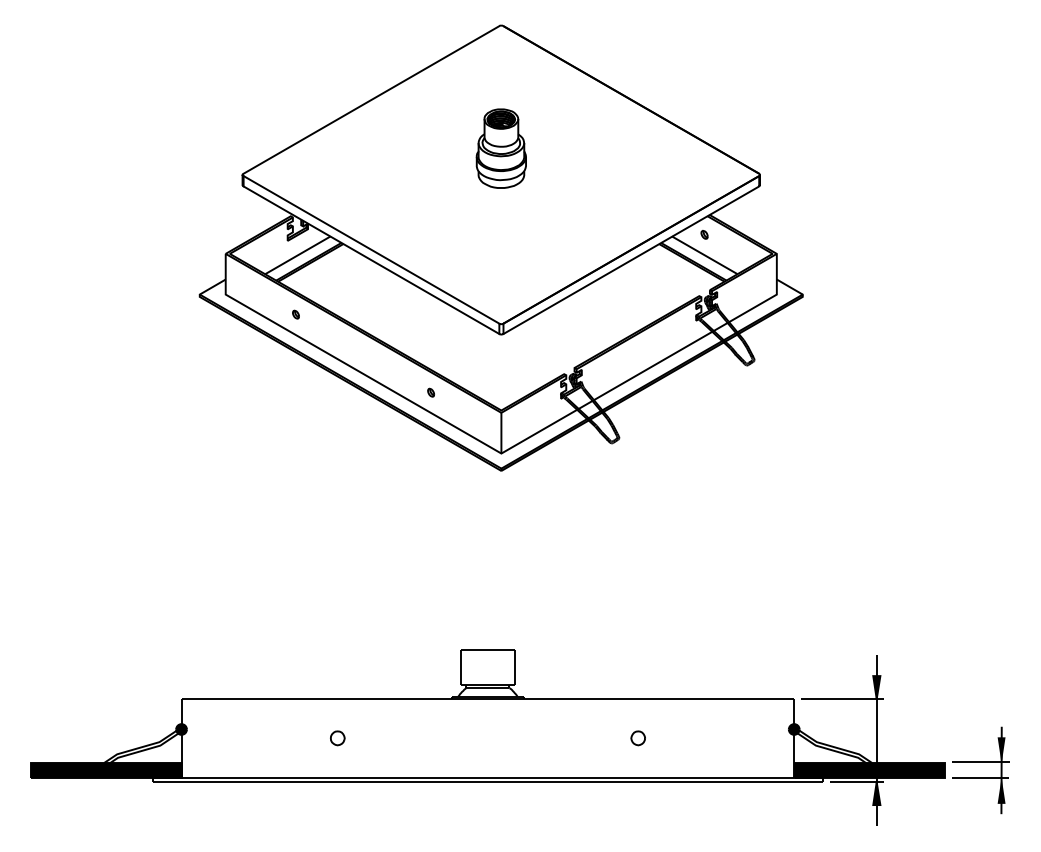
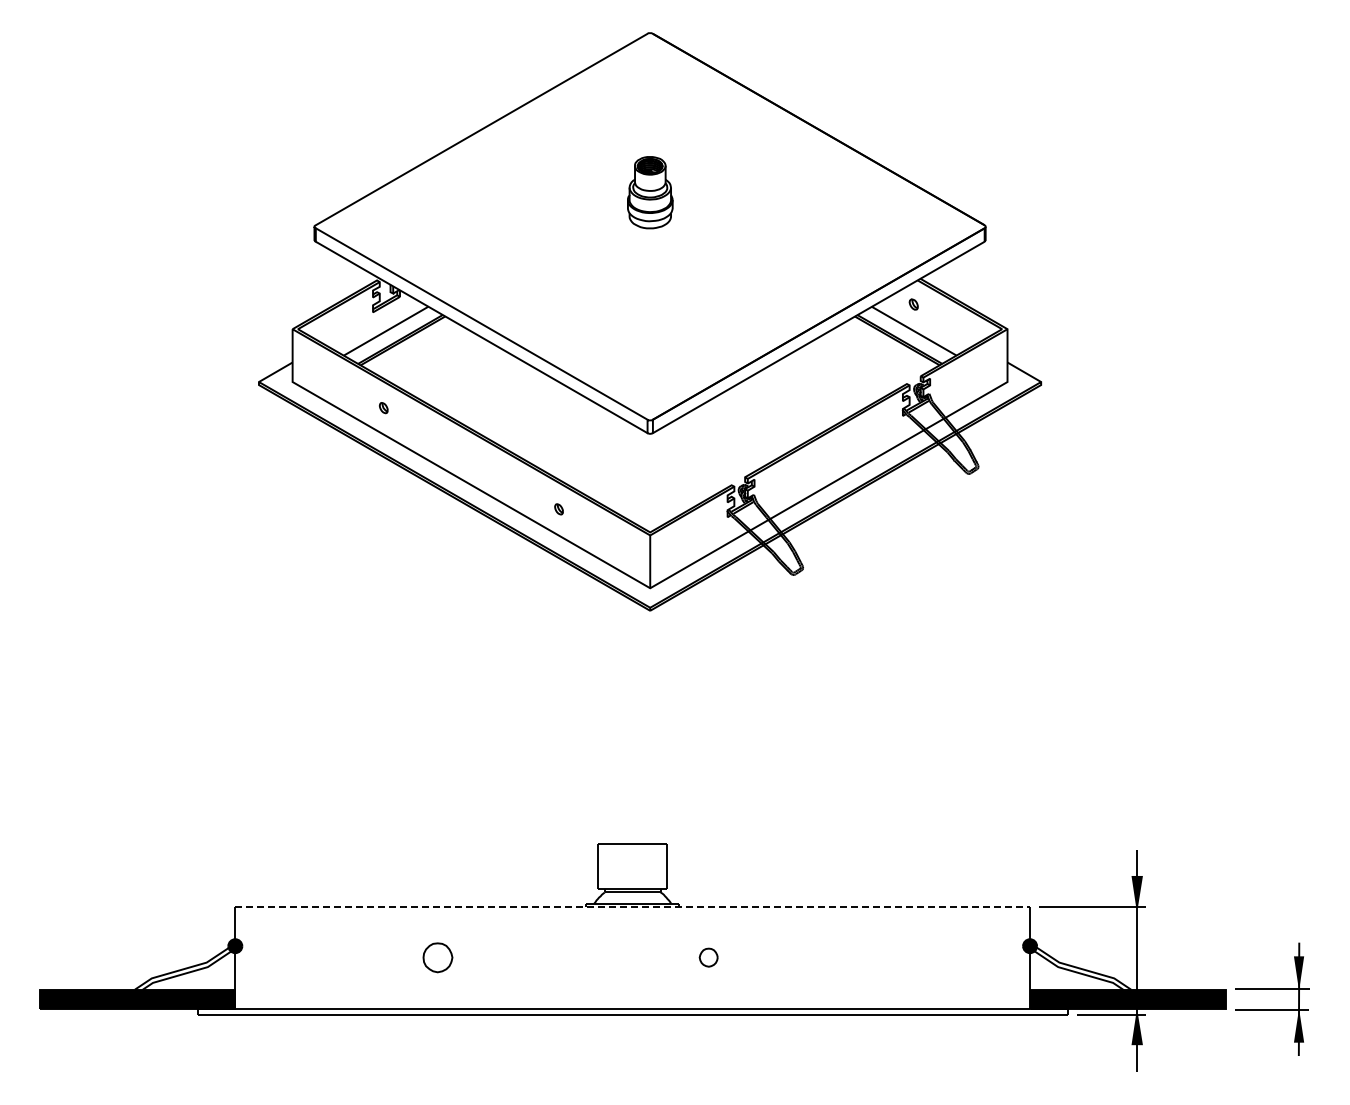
part: (501, 148) -> (650, 192), size x0.7
line: (488, 698) -> (633, 906), solid -> dashed
part: (337, 738) -> (437, 957), size x1.6
part: (638, 738) -> (708, 957), moved

